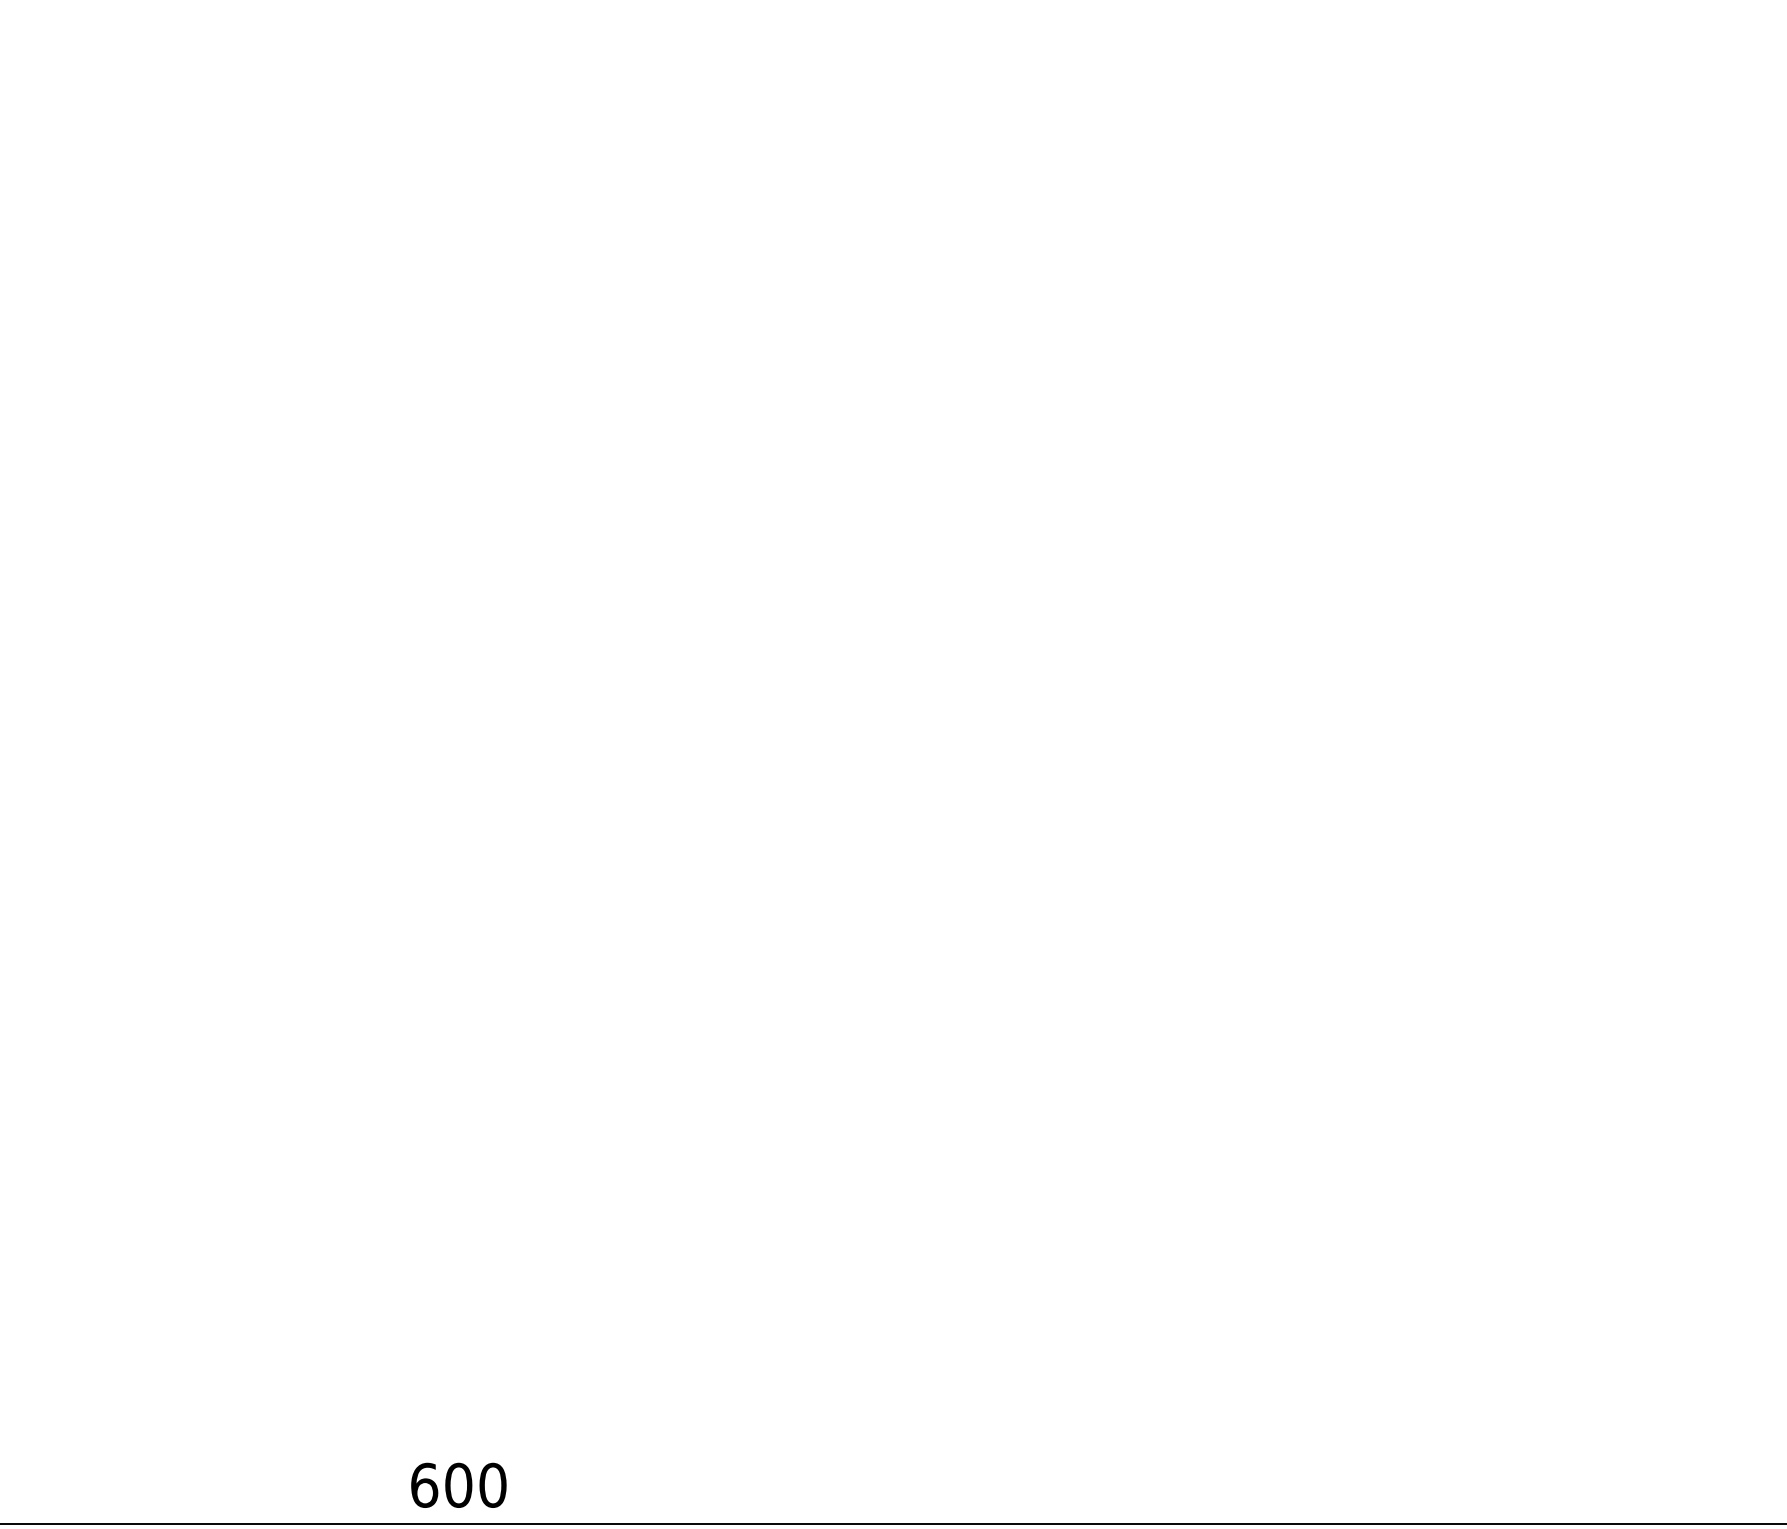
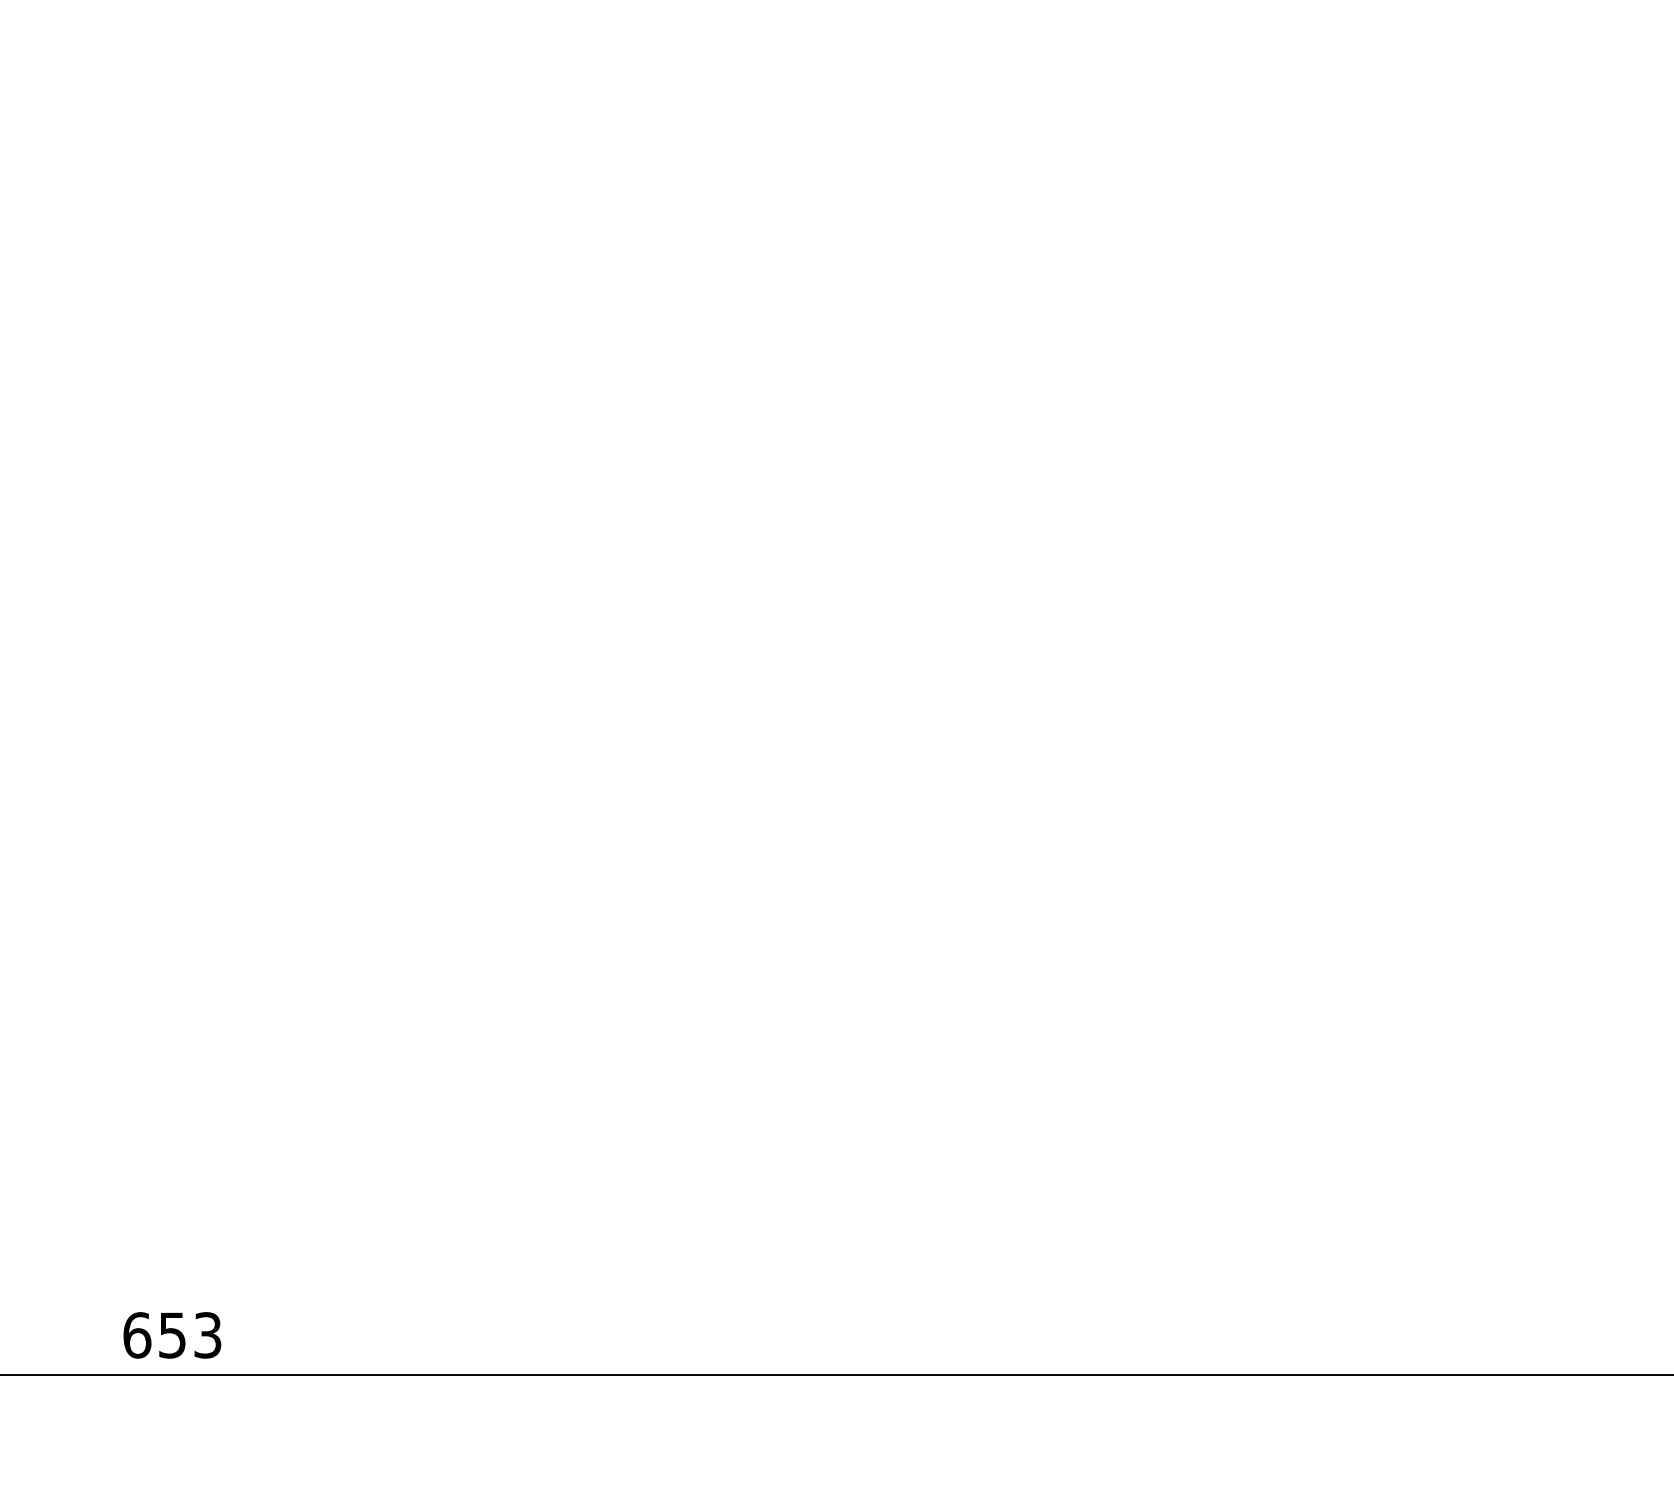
text: (475, 1484) -> (189, 1334), 600 -> 653

